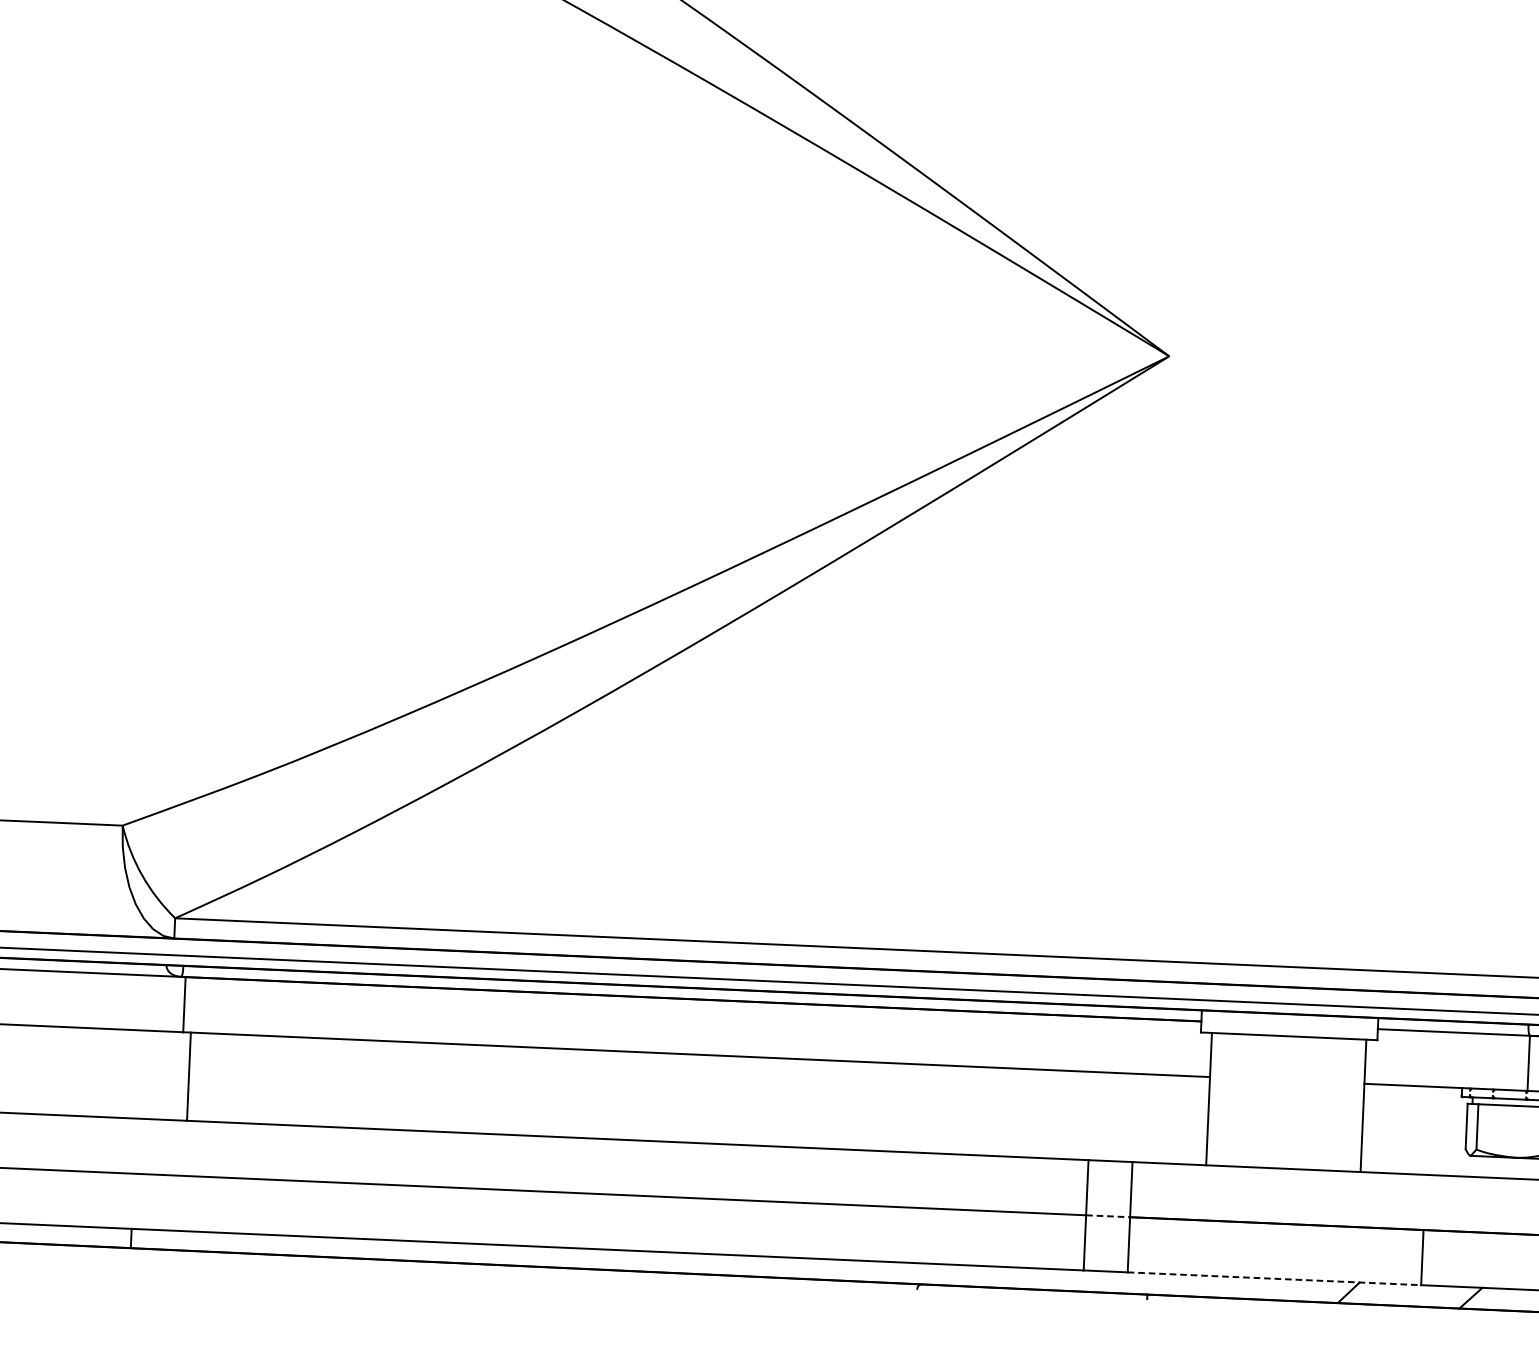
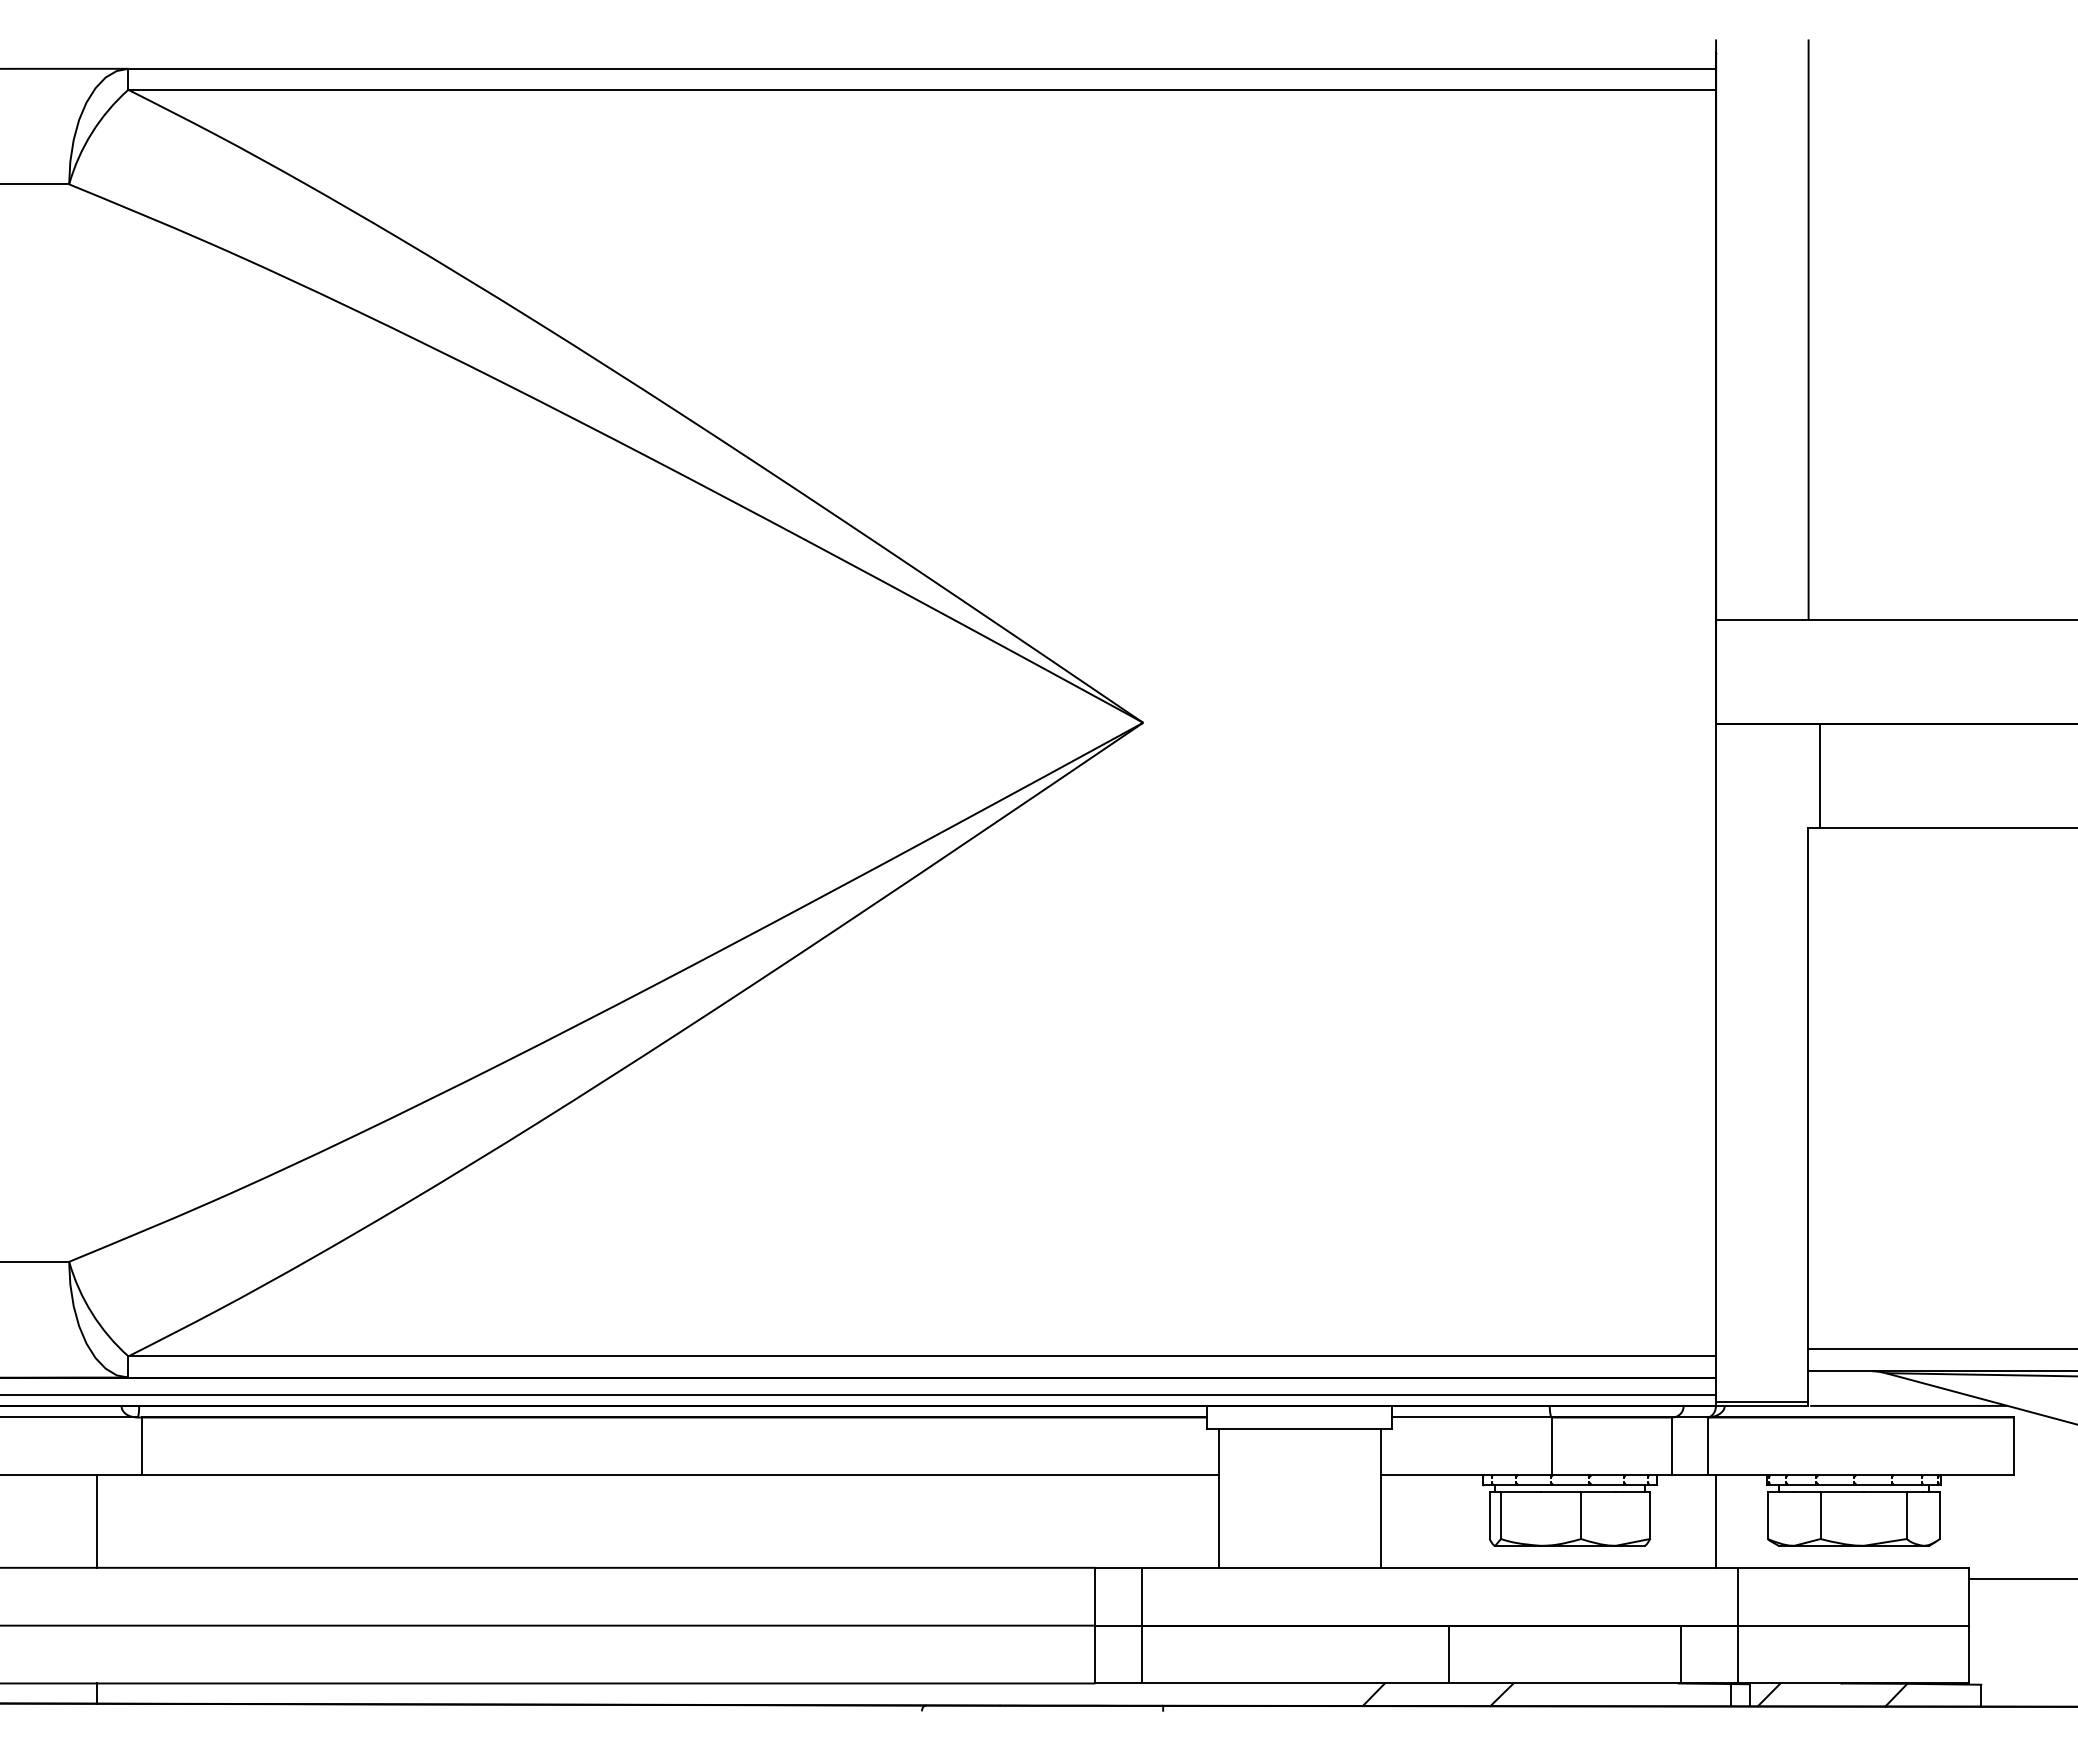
line: (189, 1076) -> (97, 1521), moved
line: (1108, 1216) -> (1118, 1625), dashed -> solid
line: (1274, 1278) -> (1295, 1683), dashed -> solid

